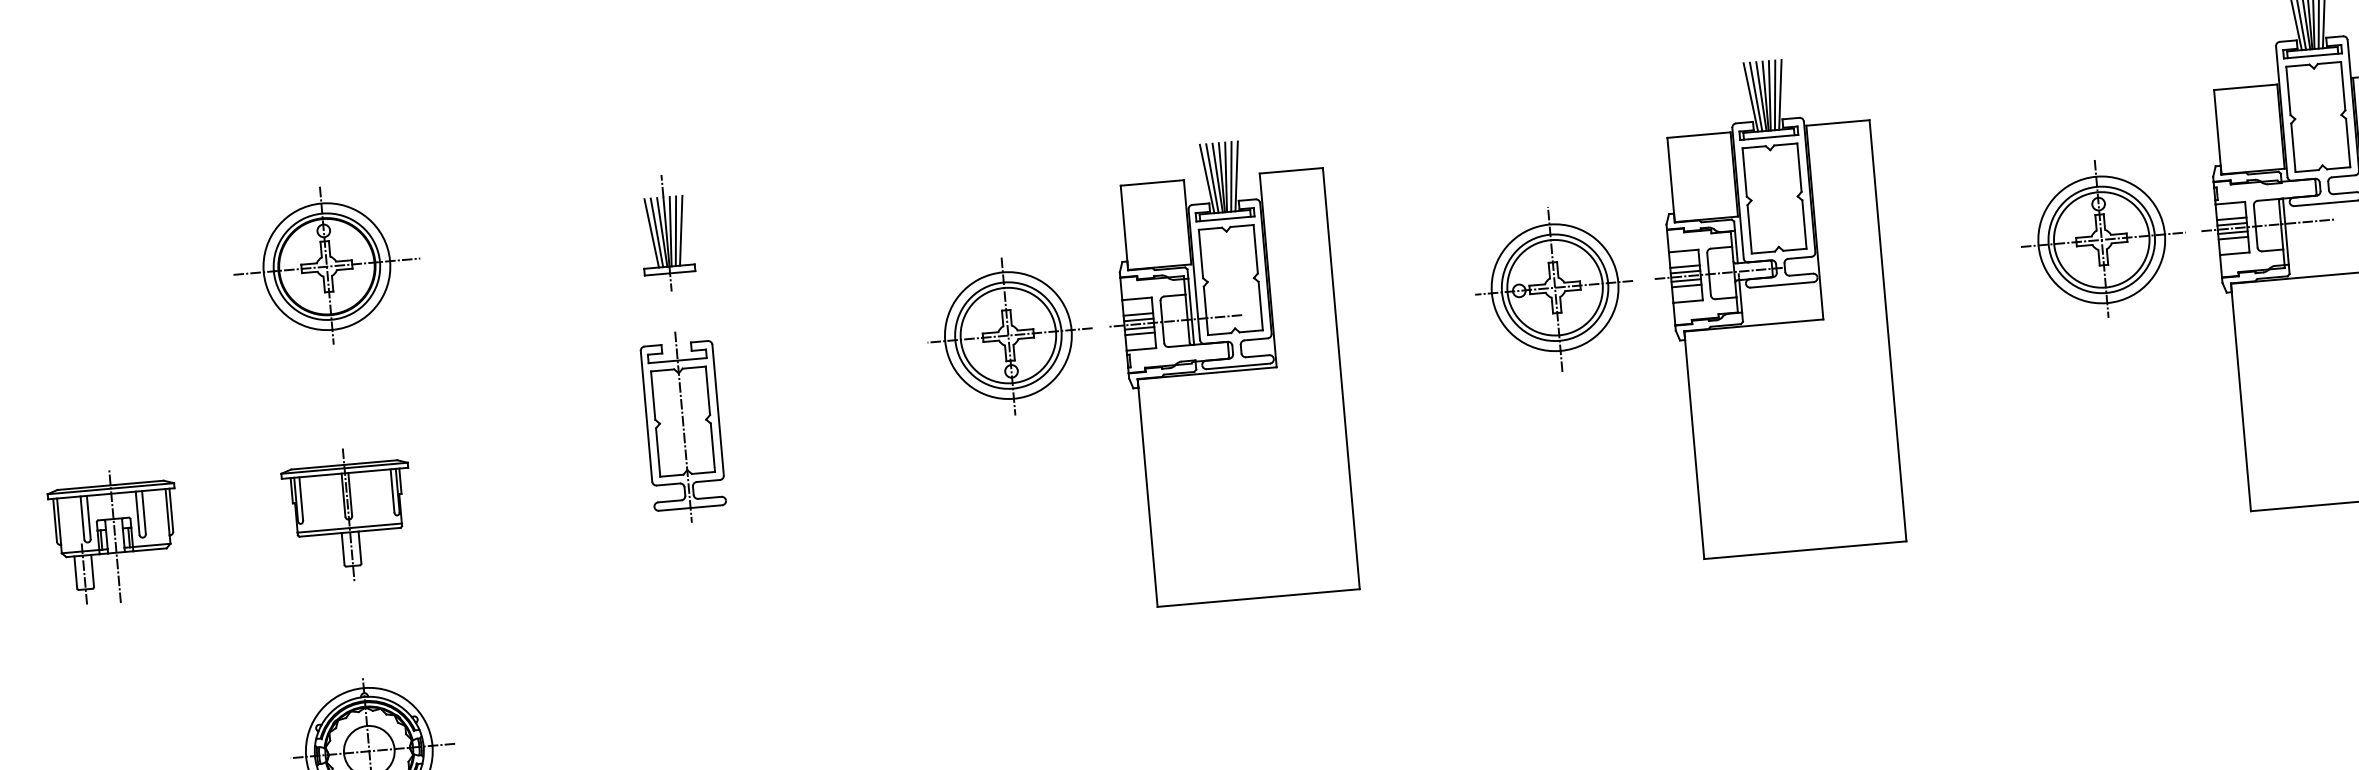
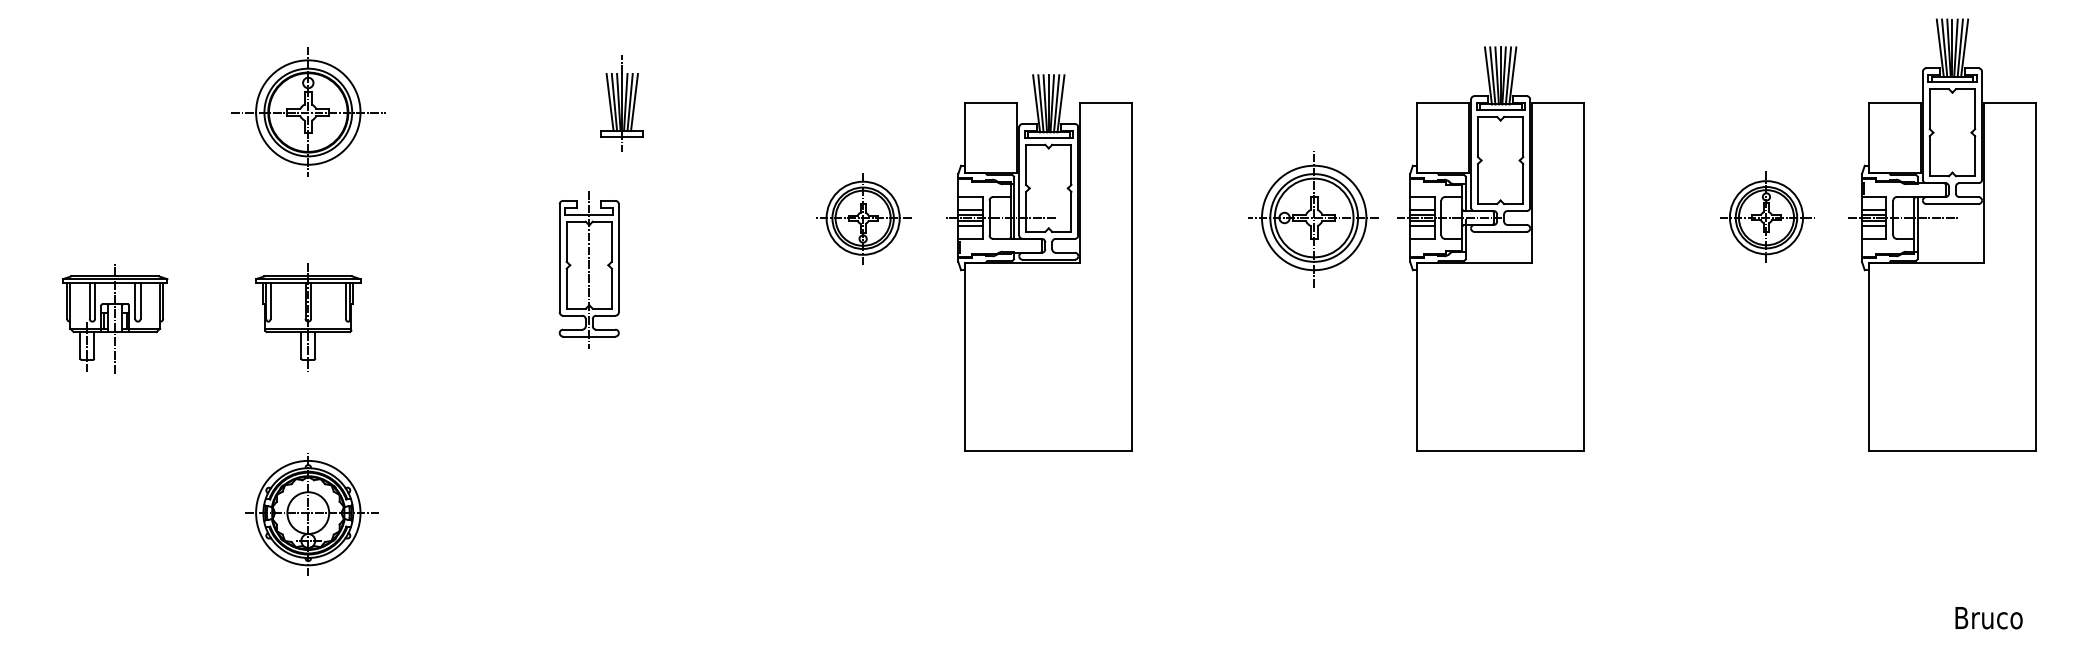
part: (665, 233) -> (621, 103), moved
part: (2103, 237) -> (1767, 216), size x0.7
part: (1011, 335) -> (864, 218), size x0.7

